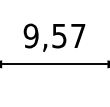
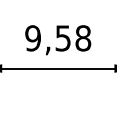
text: (78, 35) -> (83, 37), 9,57 -> 9,58

